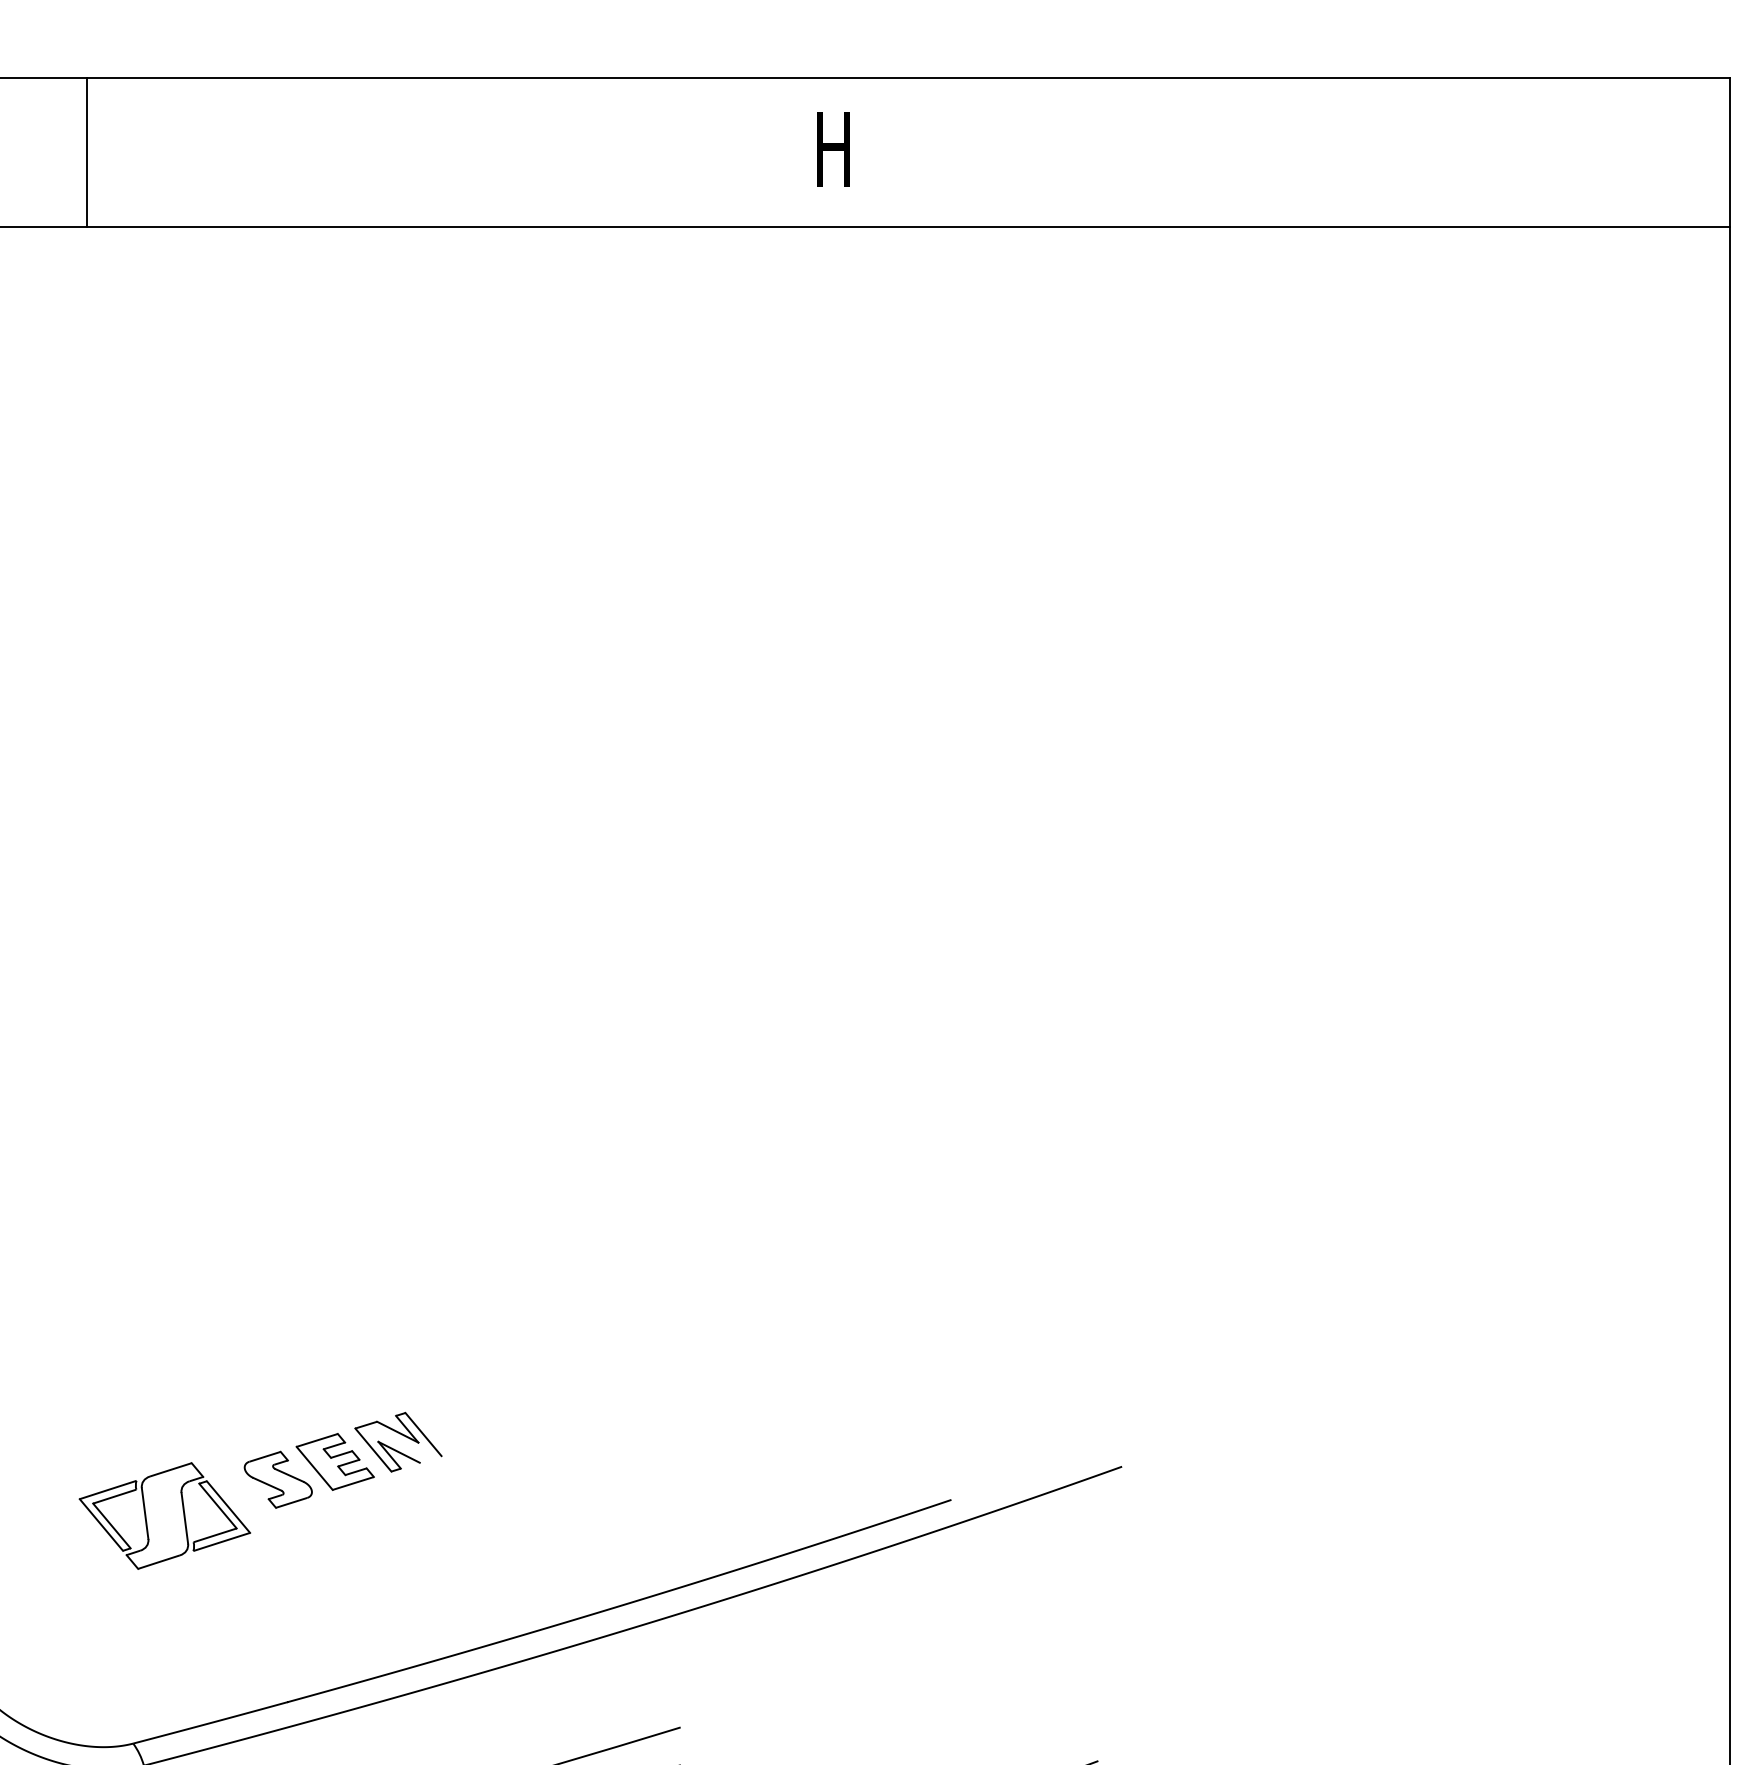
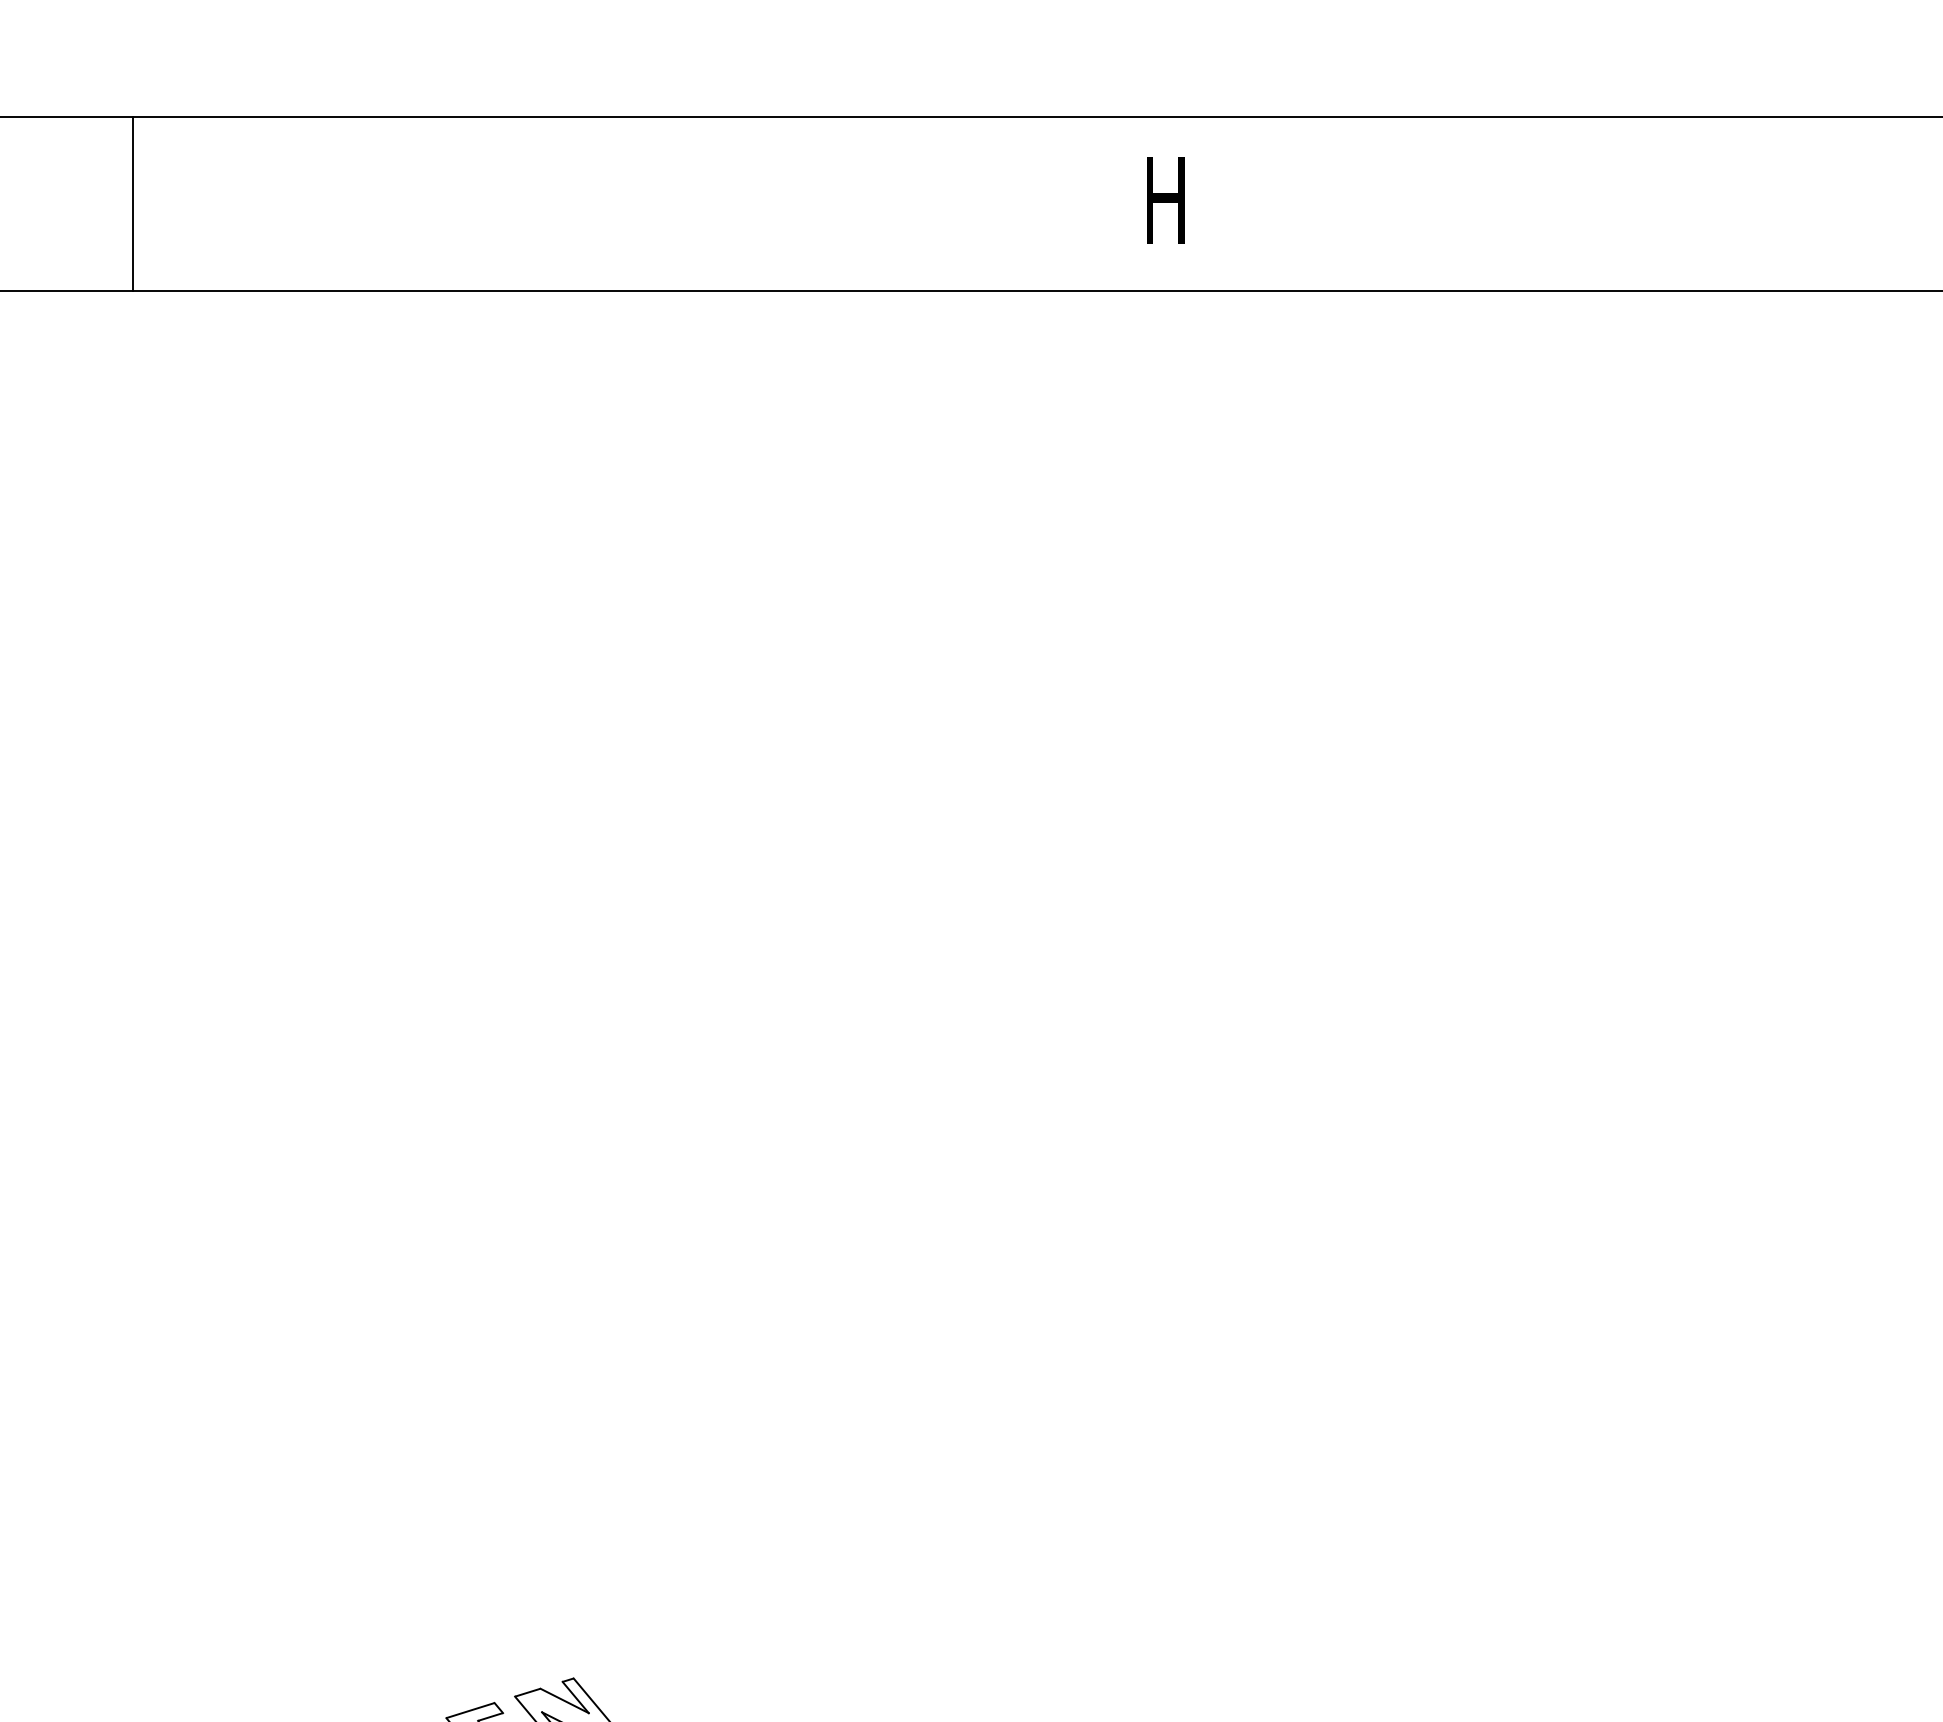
text: (833, 149) -> (1165, 200), moved
line: (86, 151) -> (132, 203), moved

